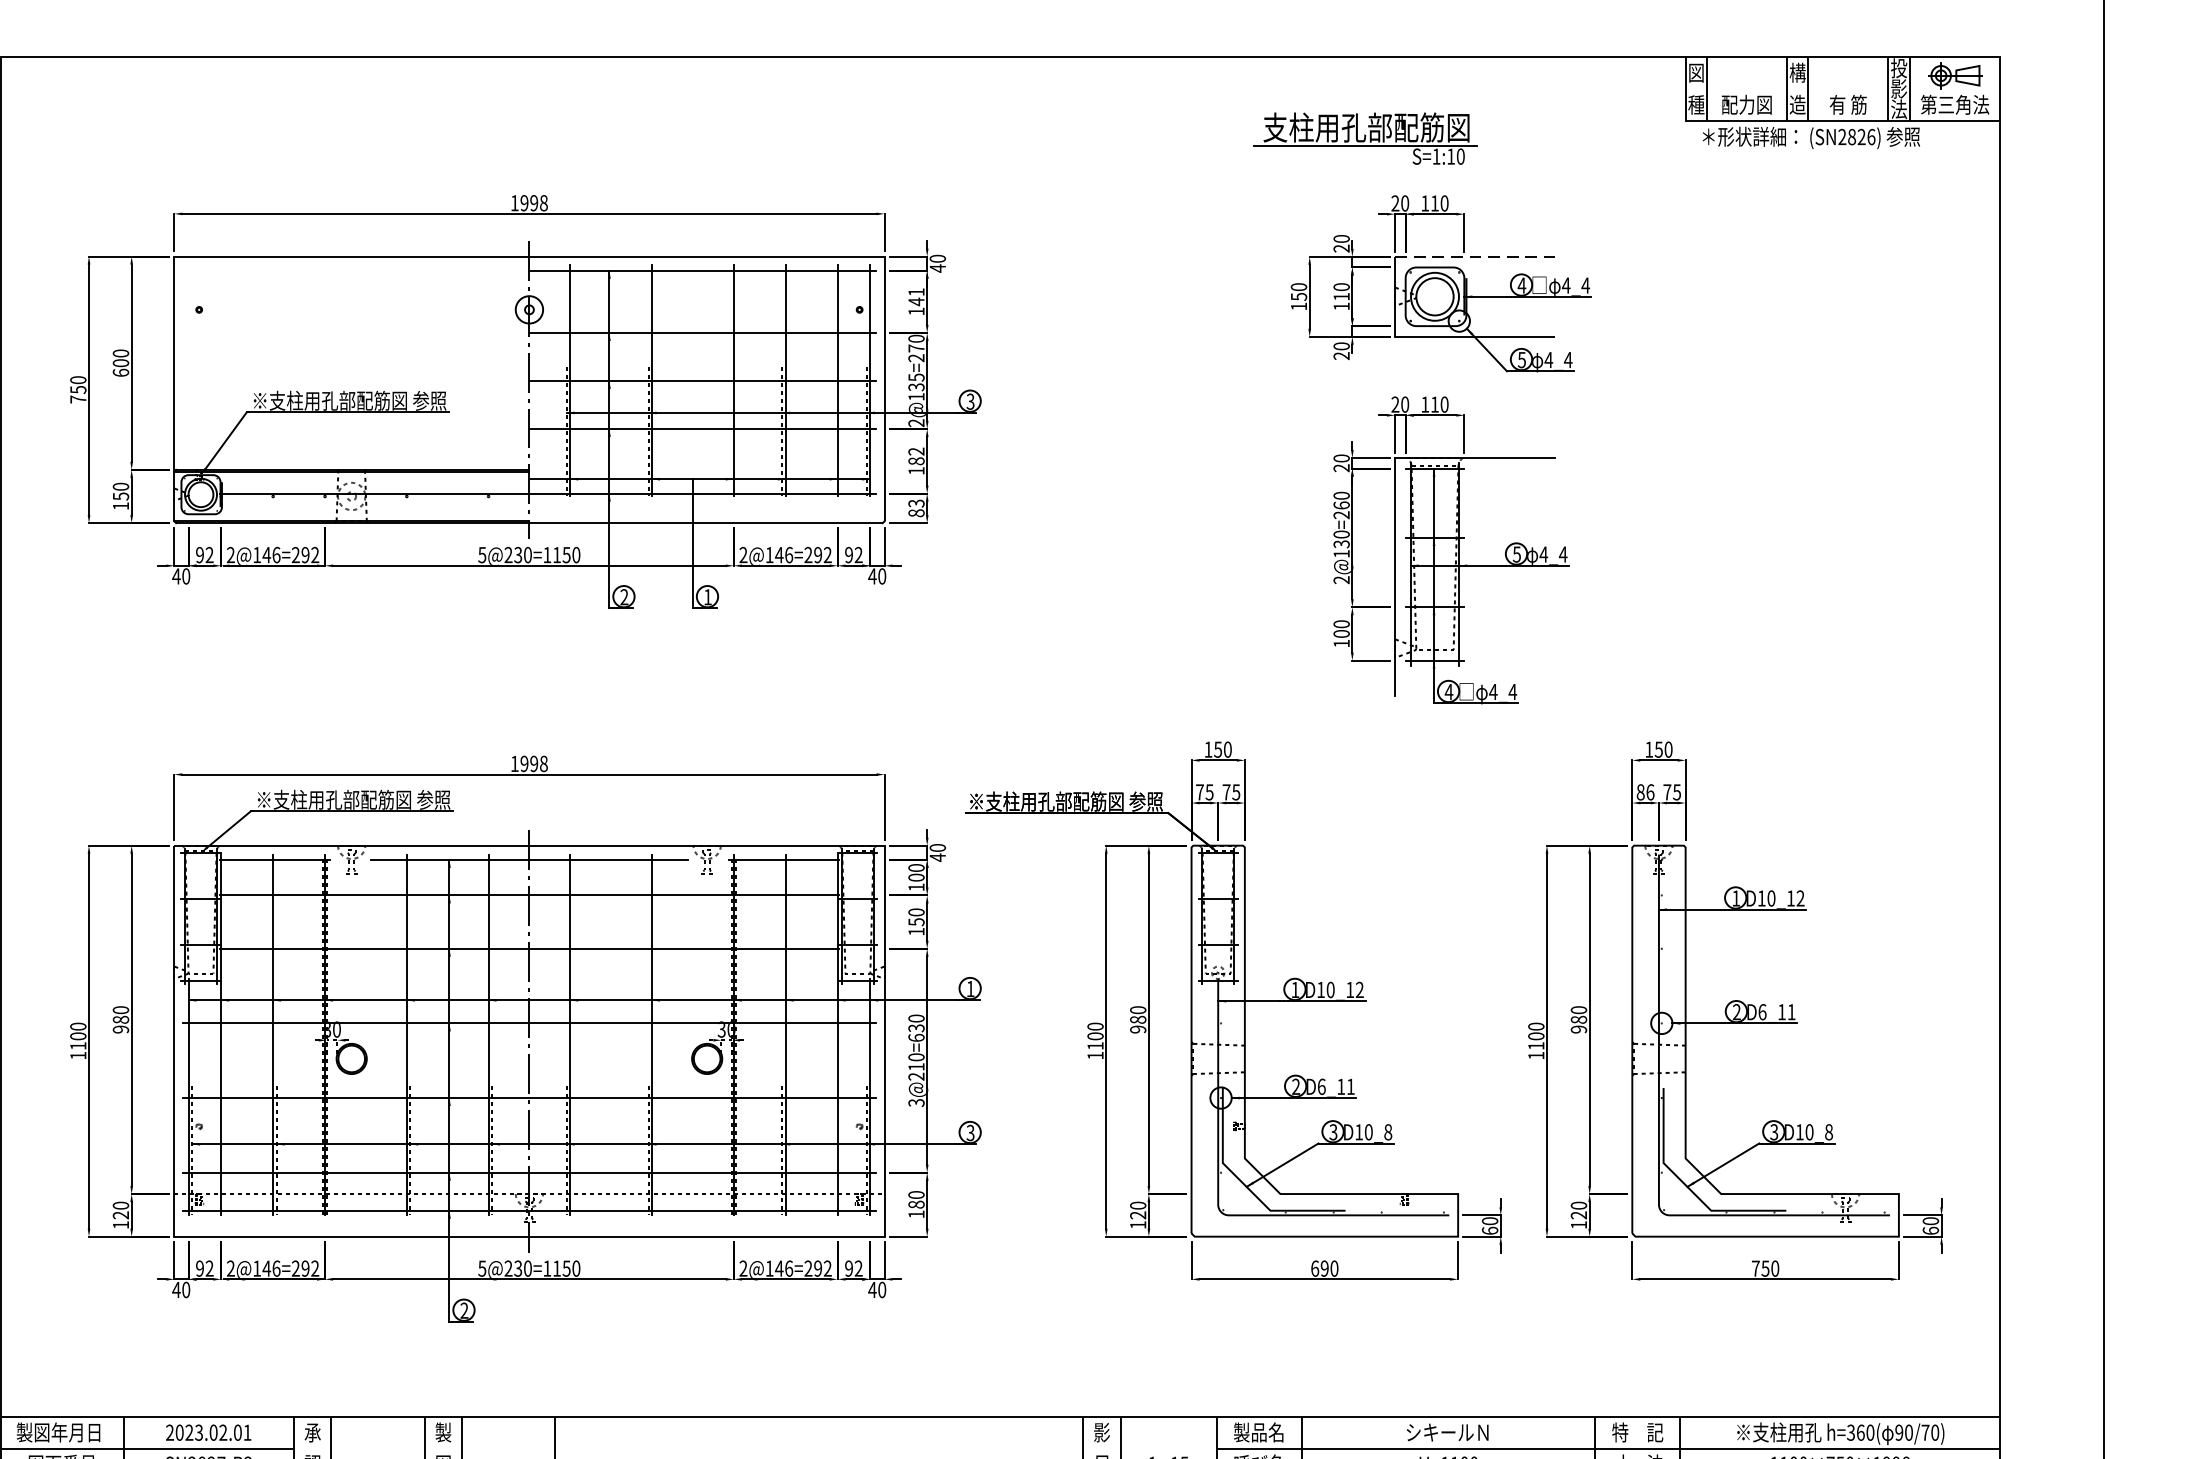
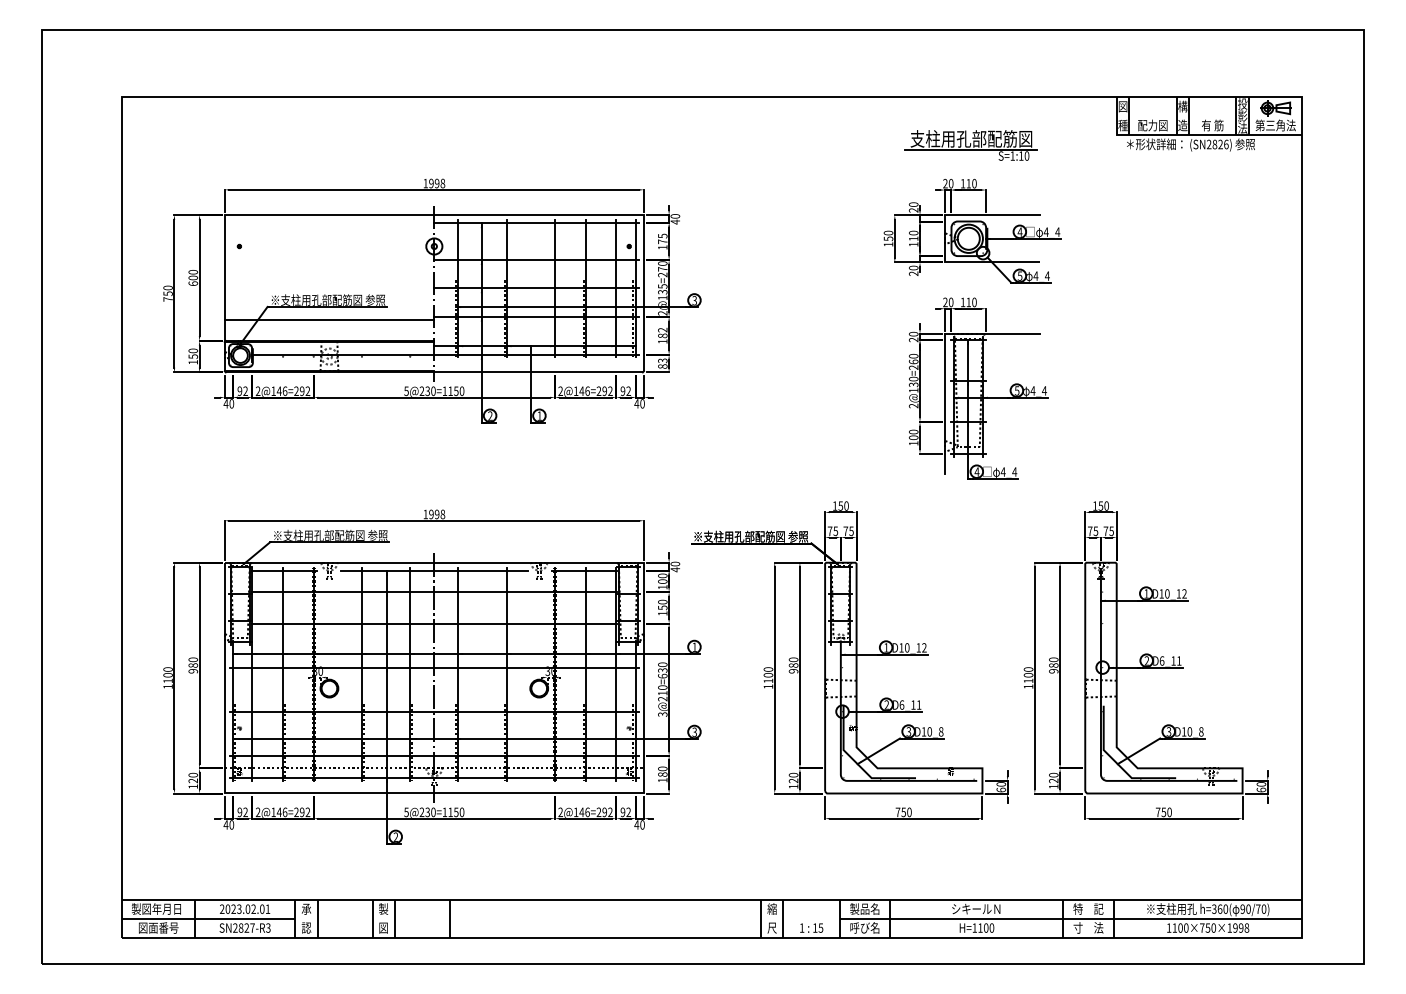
part: (1365, 138) -> (970, 145), moved
line: (1475, 257) -> (992, 215), dashed -> solid
text: (916, 296) -> (662, 238), 141 -> 175
line: (351, 433) -> (329, 319), added
text: (1646, 792) -> (1093, 531), 86 -> 75
text: (1319, 1268) -> (900, 812), 690 -> 750
text: (1100, 1431) -> (771, 908), 影 -> 縮

